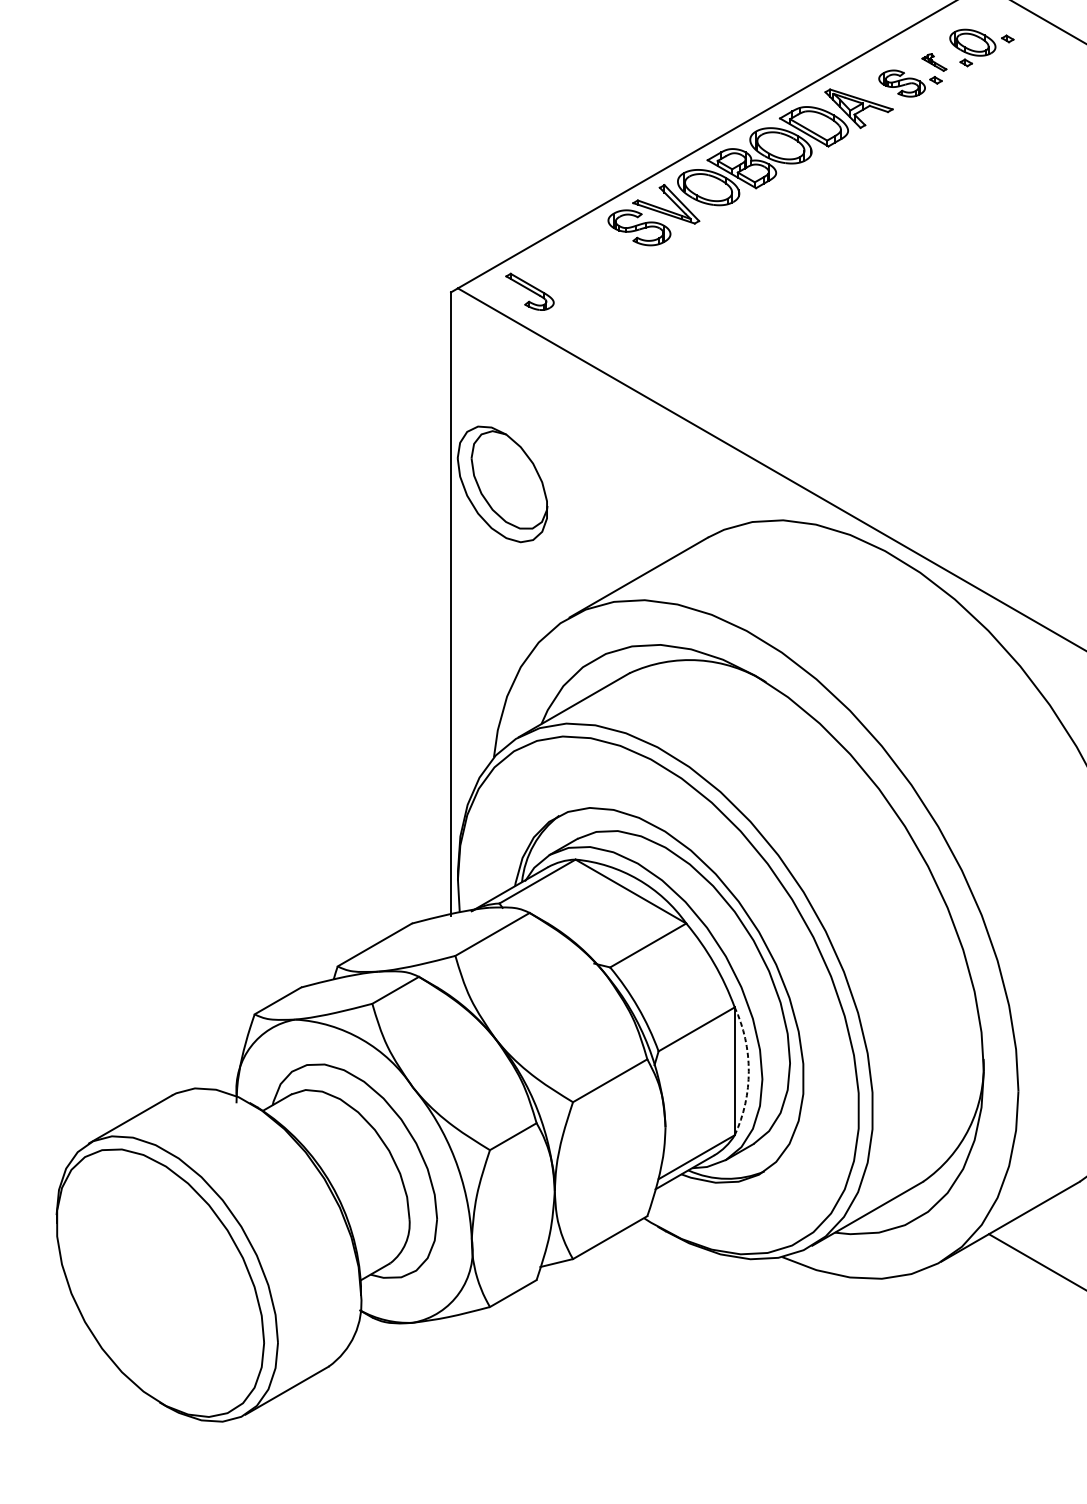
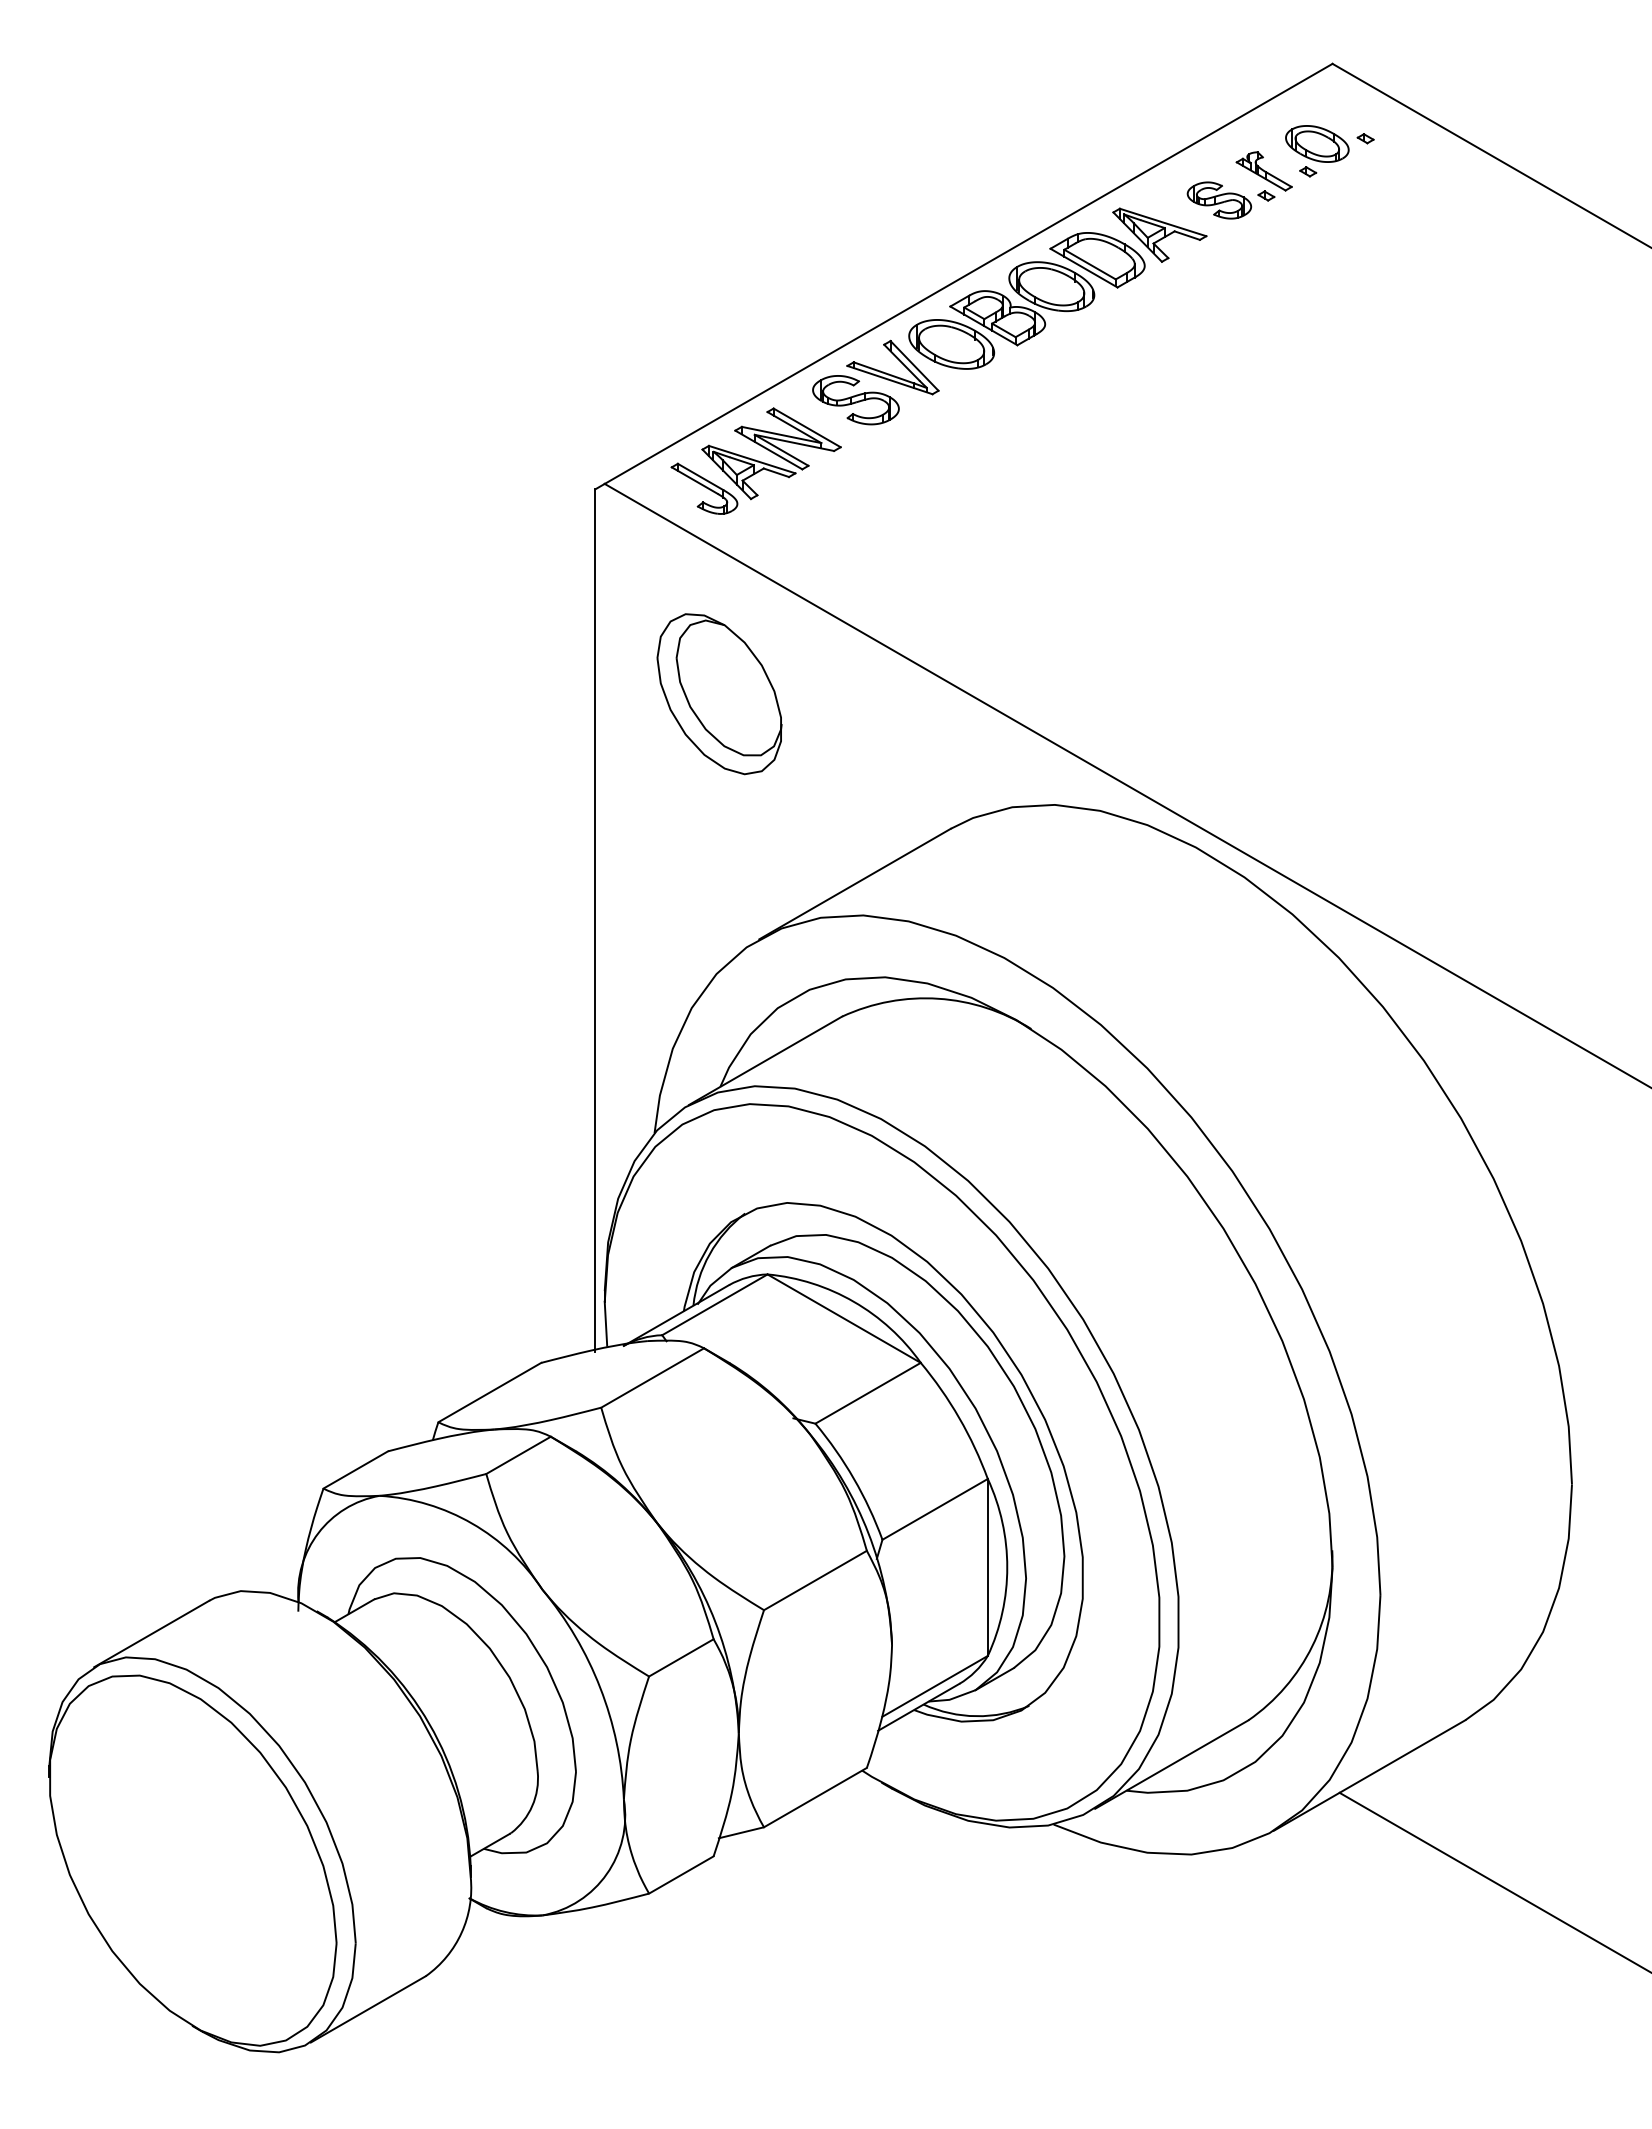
part: (933, 62) -> (1263, 171), size x1.67
part: (578, 266) -> (771, 453), added
part: (502, 484) -> (719, 694), moved
arc: (748, 1071) -> (1007, 1567), dashed -> solid

